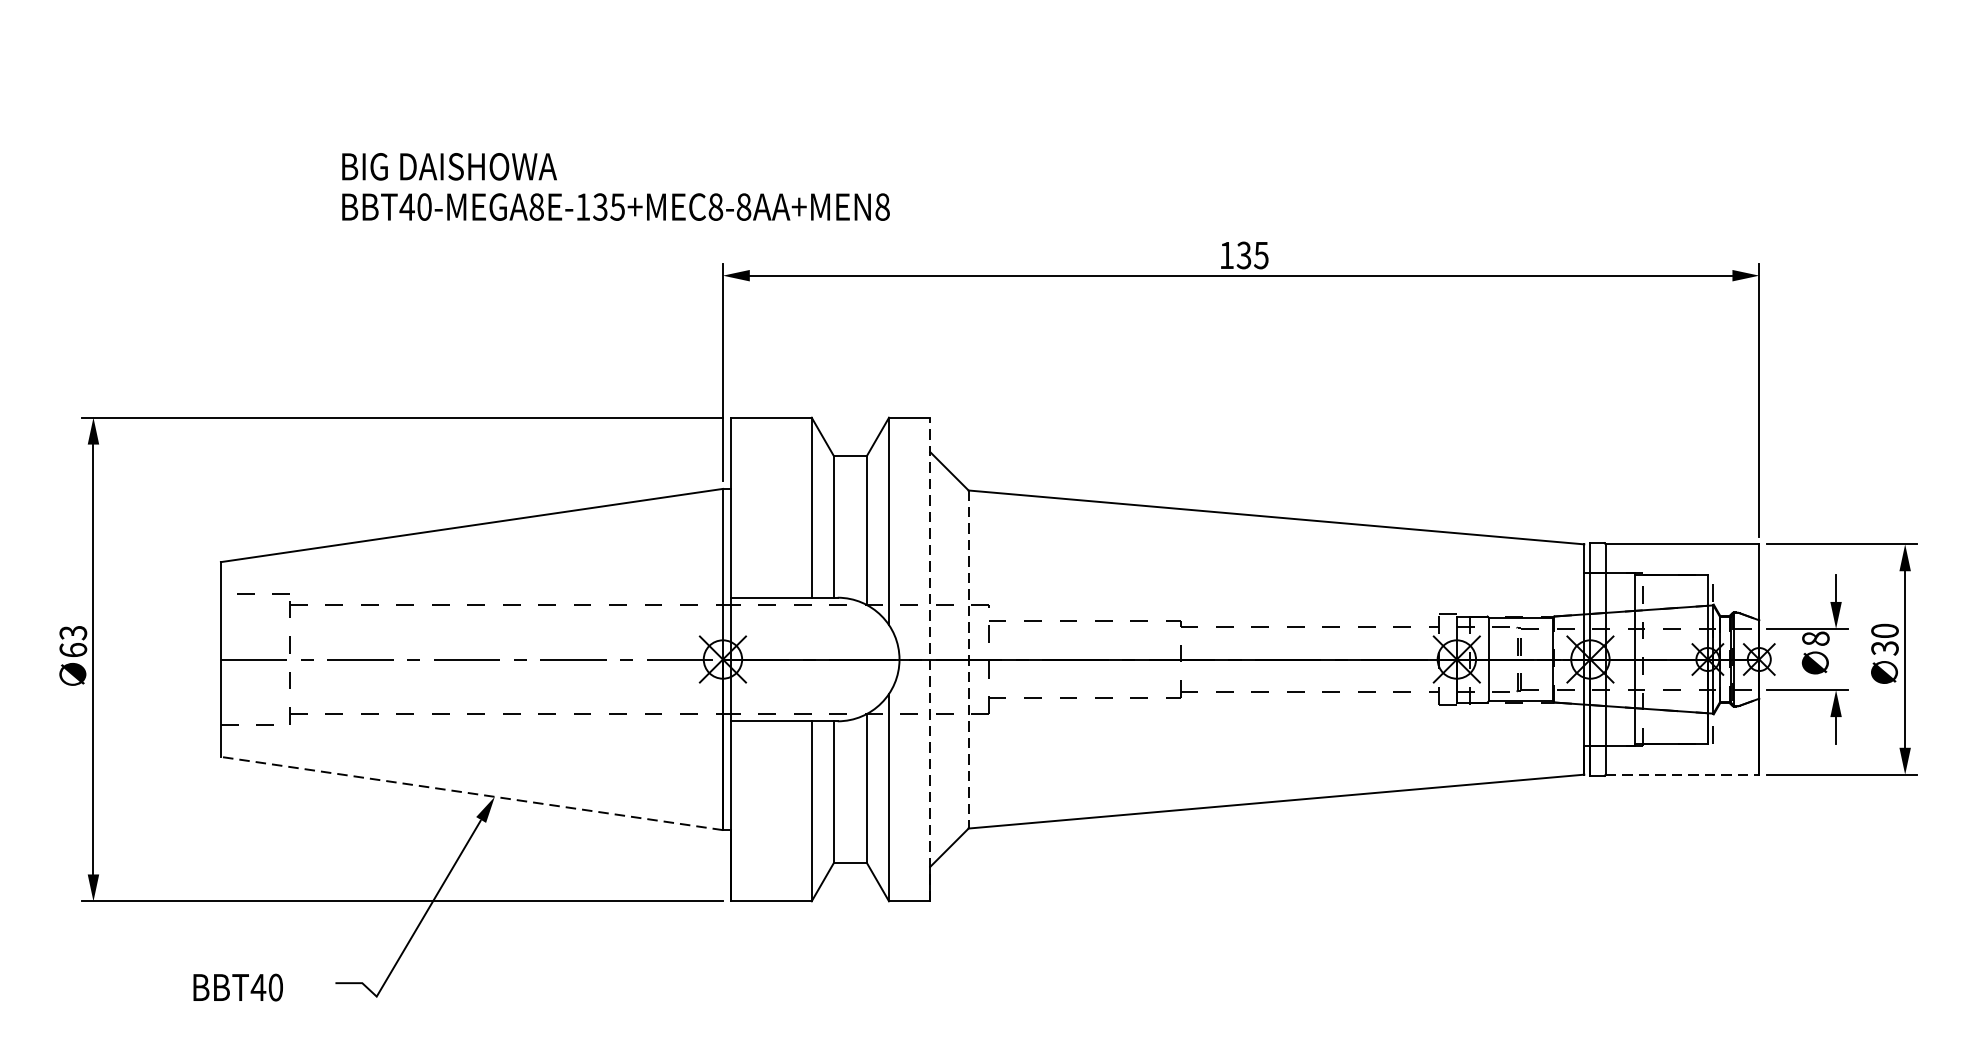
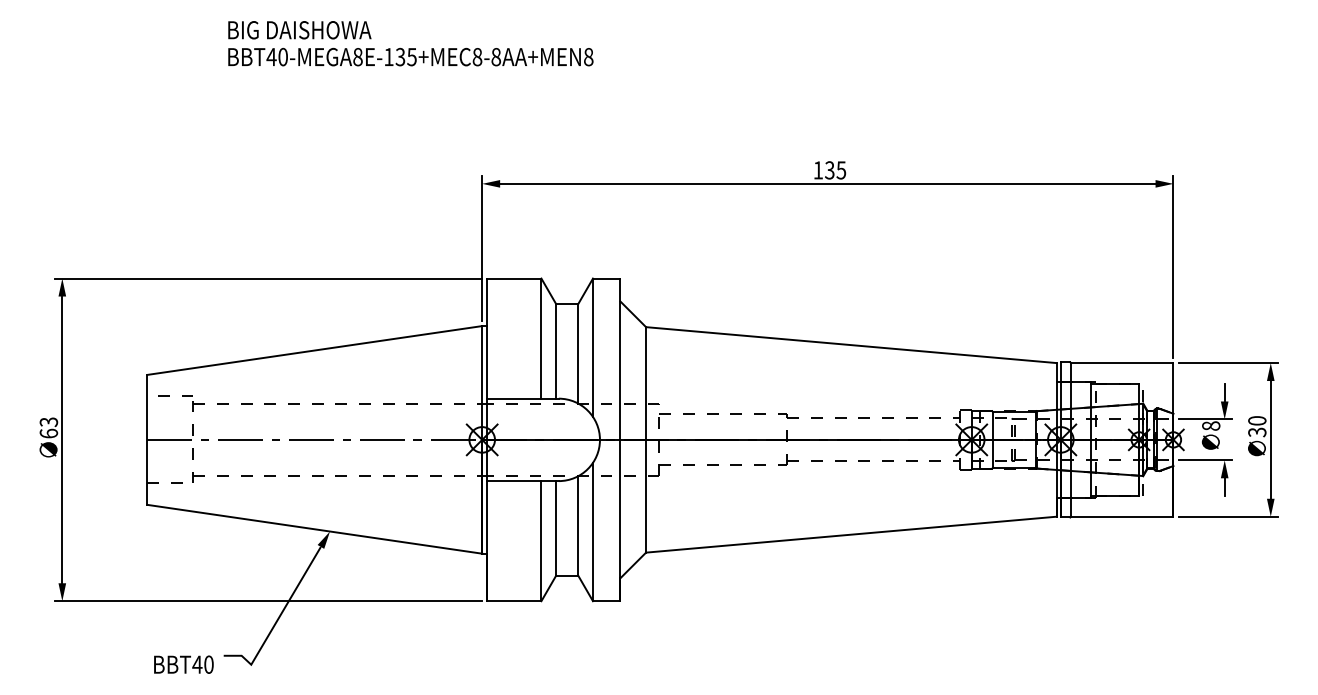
text: (615, 186) -> (410, 43), moved
line: (930, 658) -> (620, 439), dashed -> solid
line: (969, 658) -> (646, 439), dashed -> solid
line: (1682, 774) -> (1122, 516), dashed -> solid
line: (471, 793) -> (314, 529), dashed -> solid
text: (237, 987) -> (183, 664), moved

